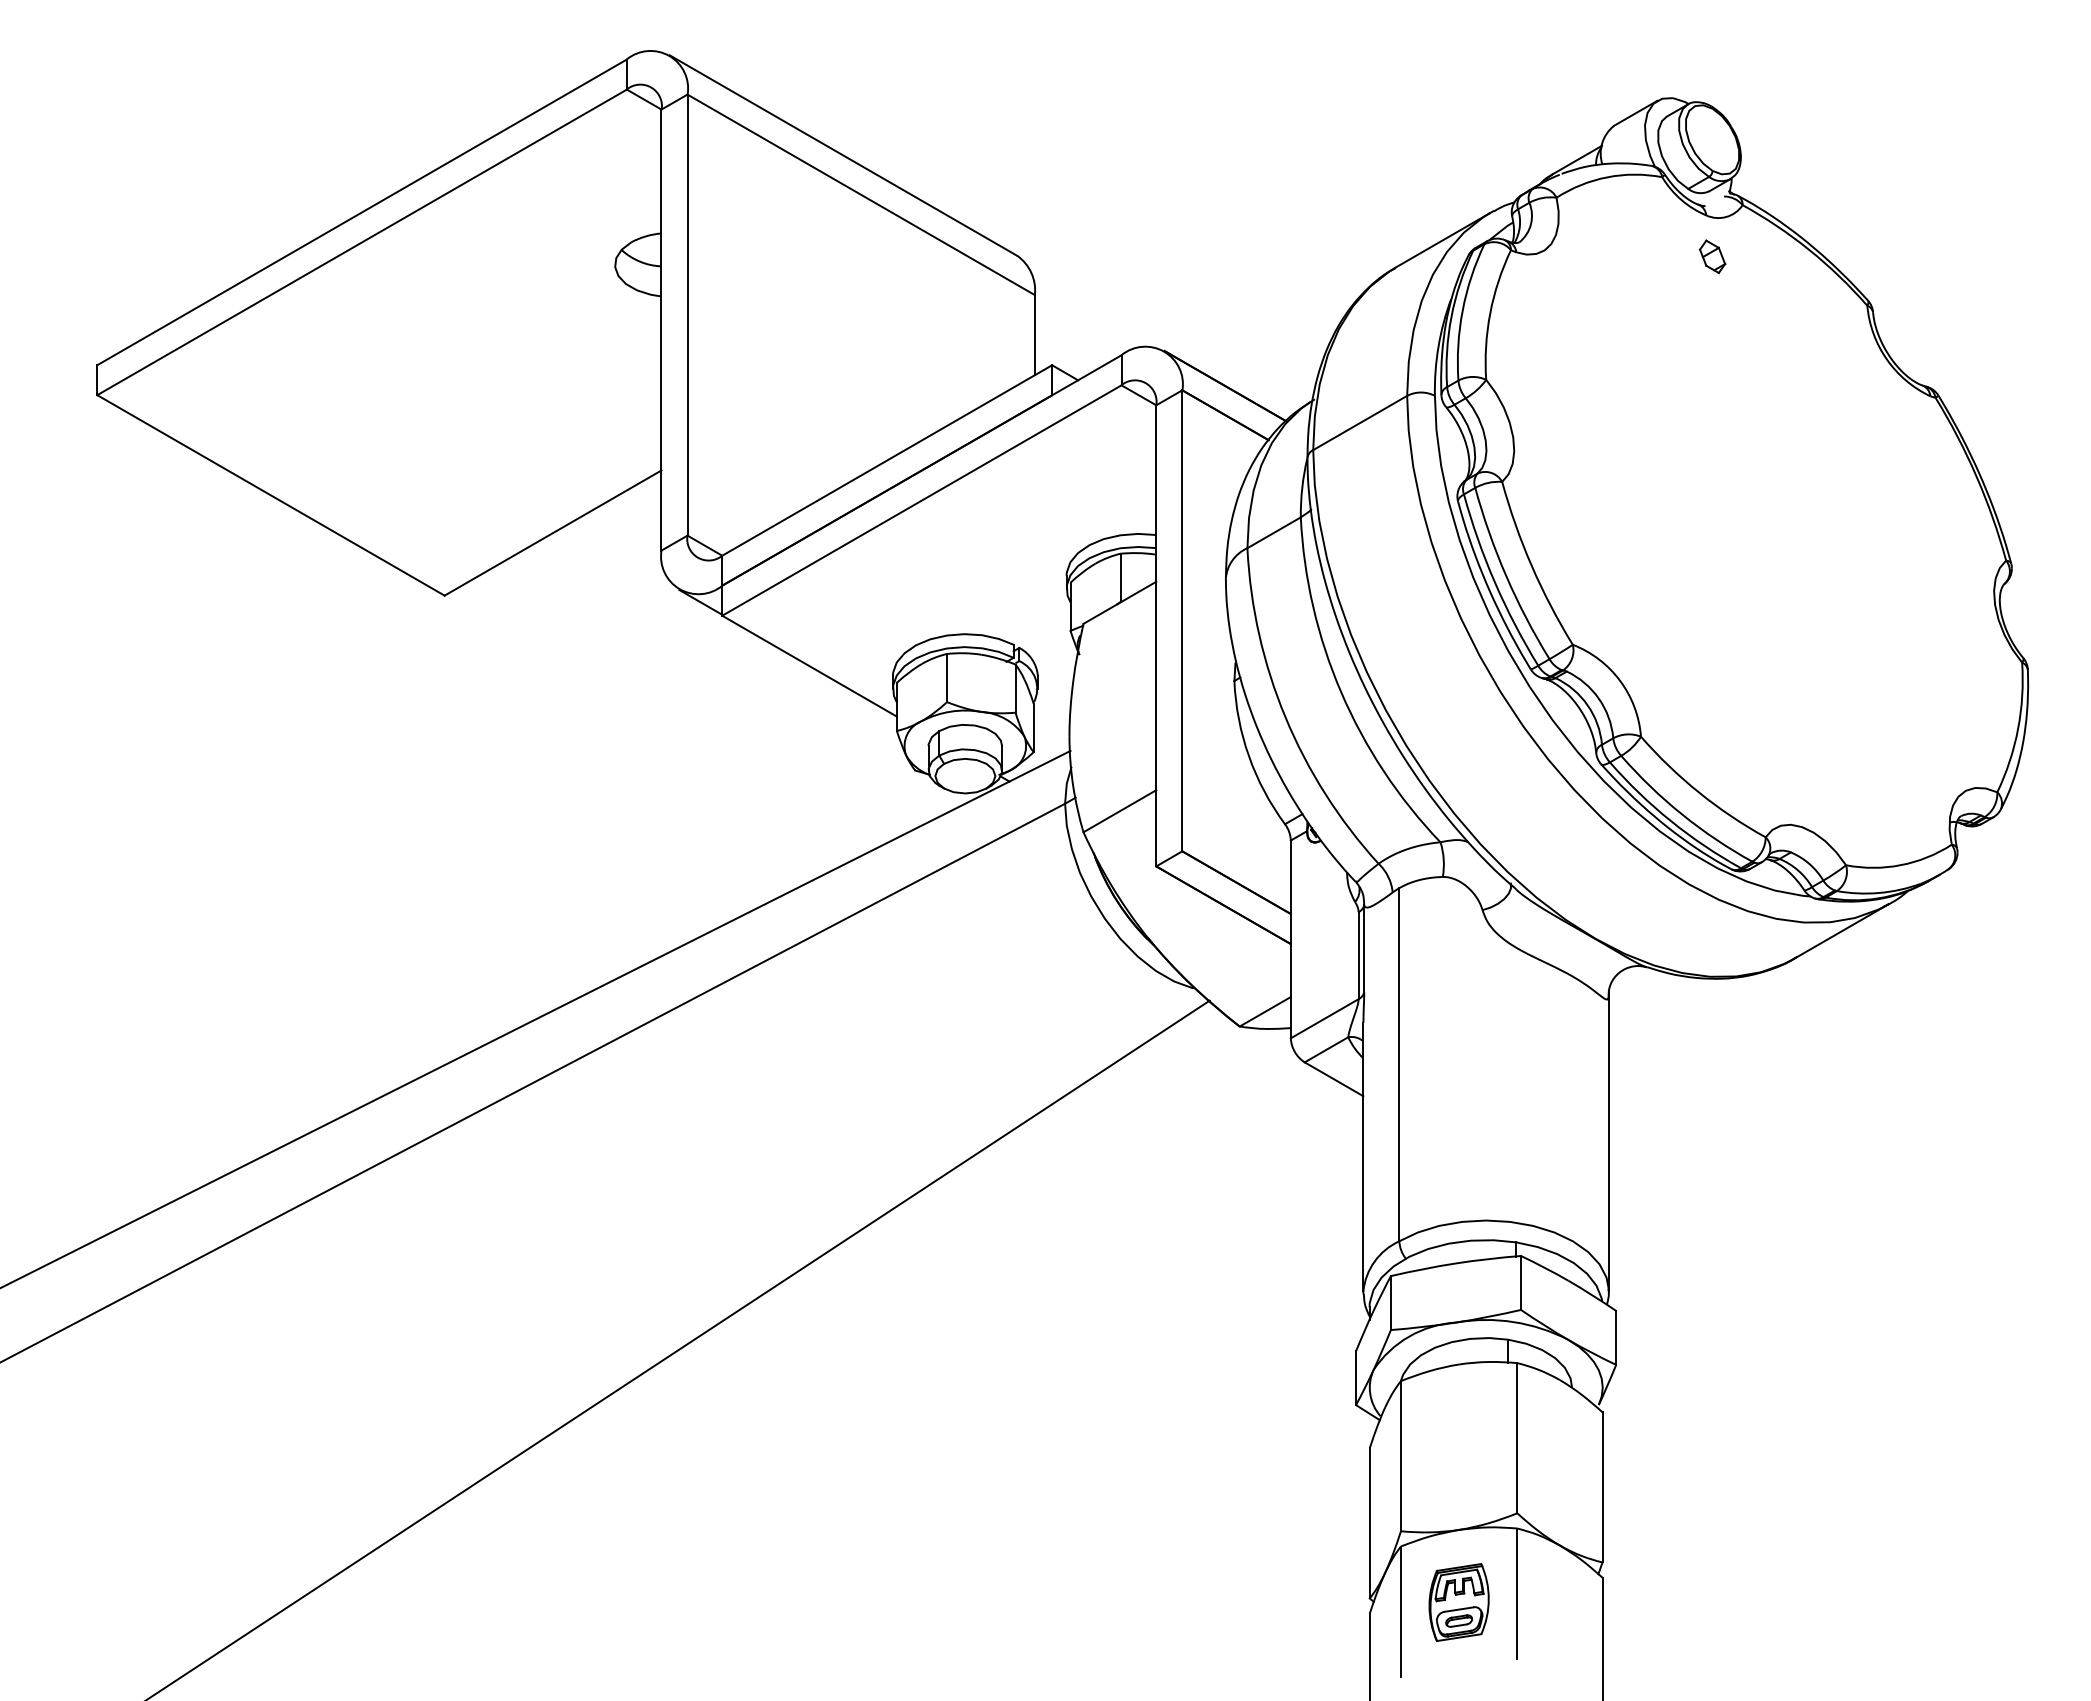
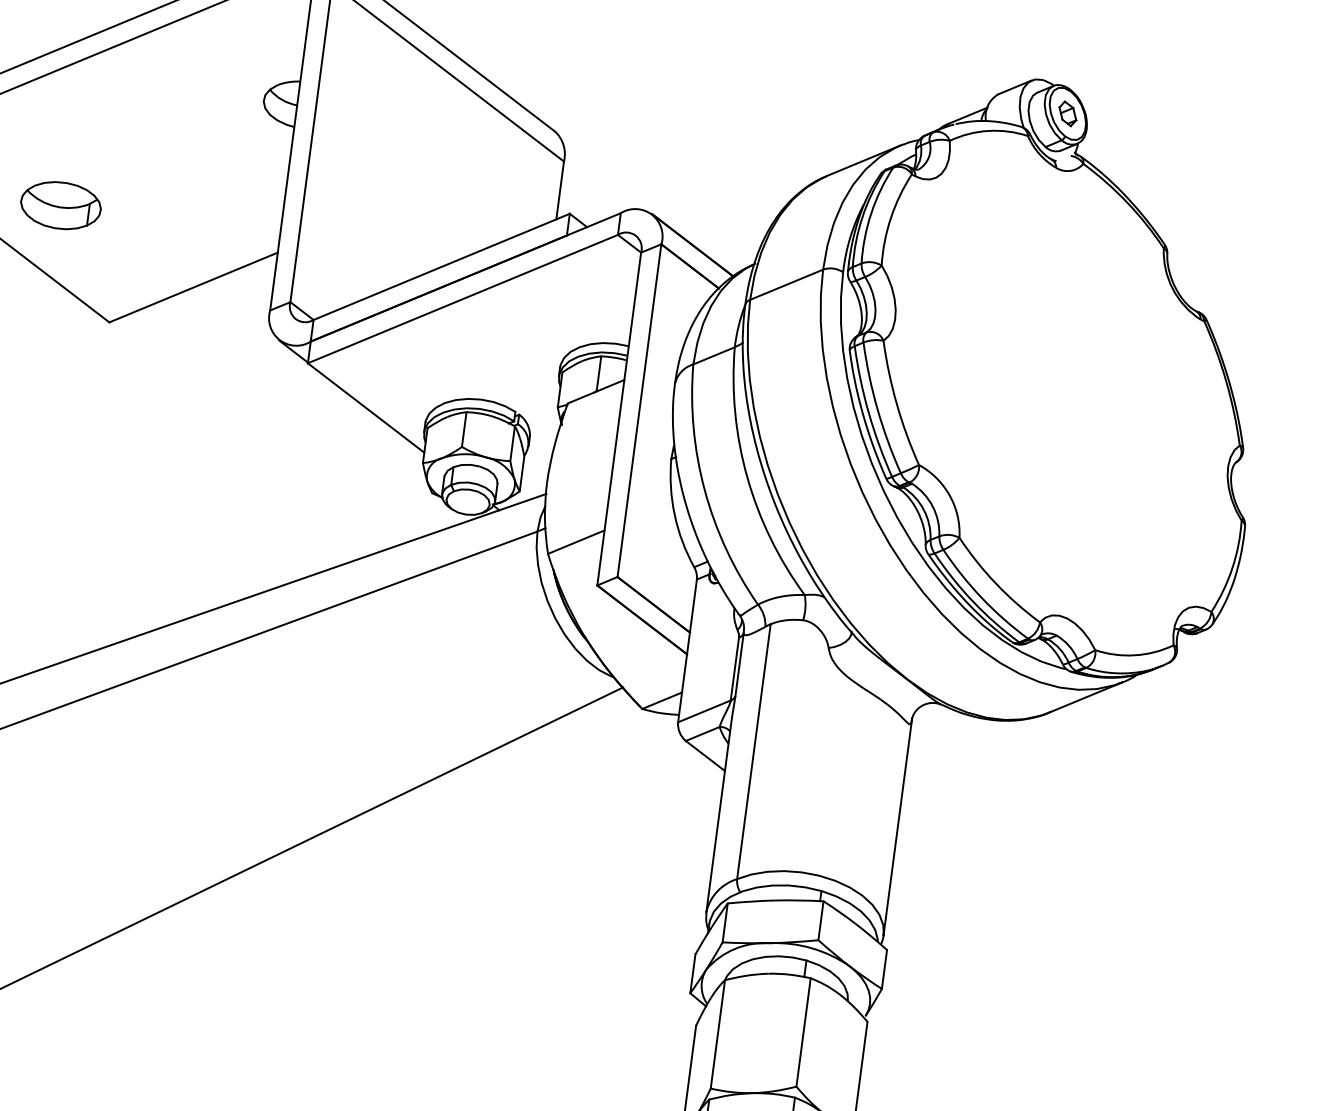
part: (1712, 256) -> (1067, 113), moved
part: (357, 444) -> (60, 205), added

